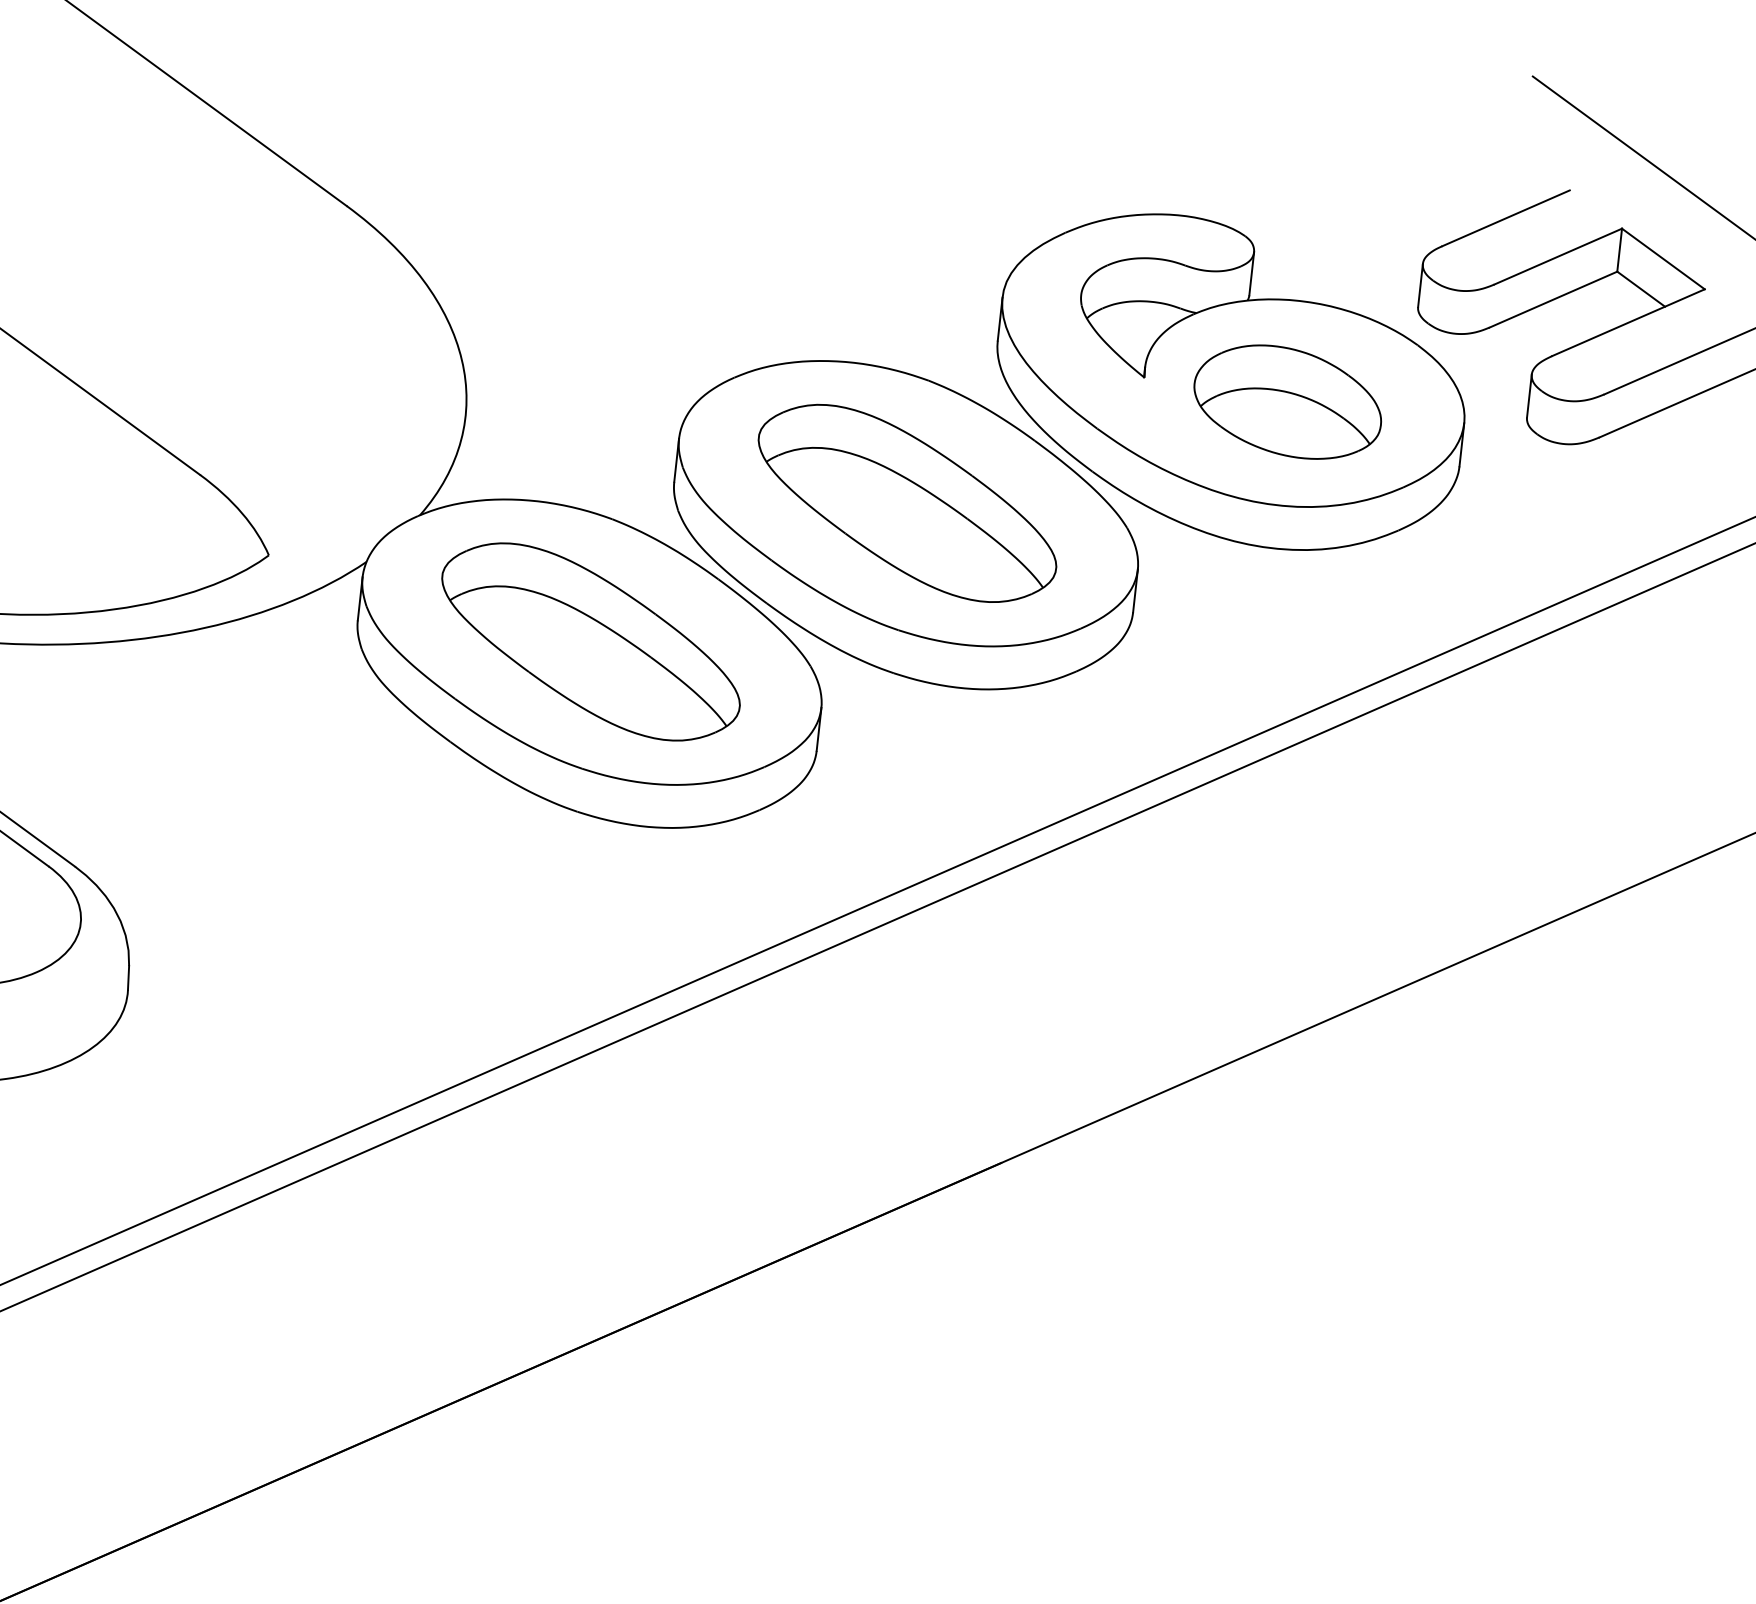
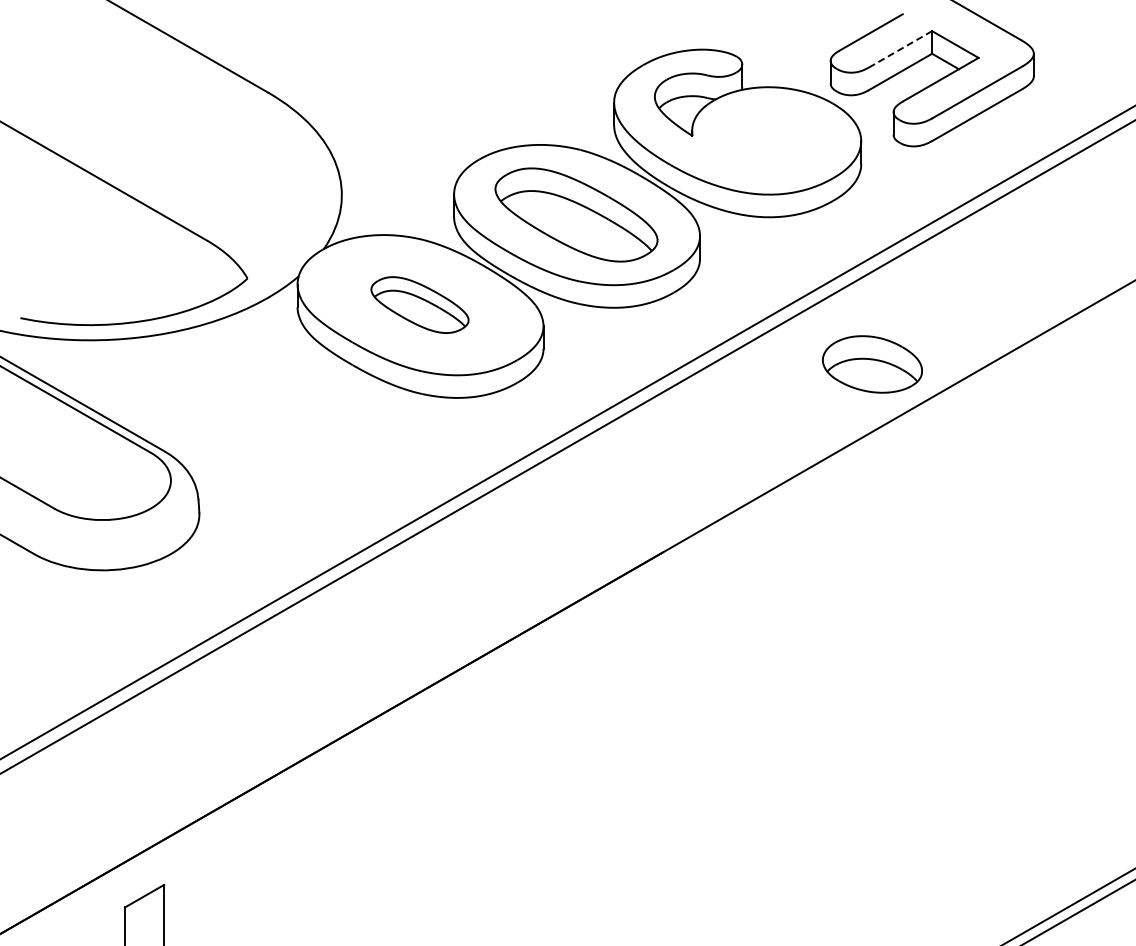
line: (1558, 256) -> (900, 49), solid -> dashed
part: (1288, 402) -> (872, 364), moved
part: (590, 640) -> (419, 304), size x0.6

